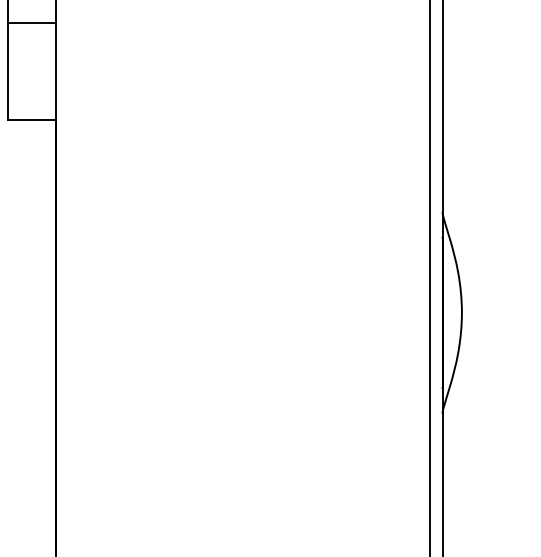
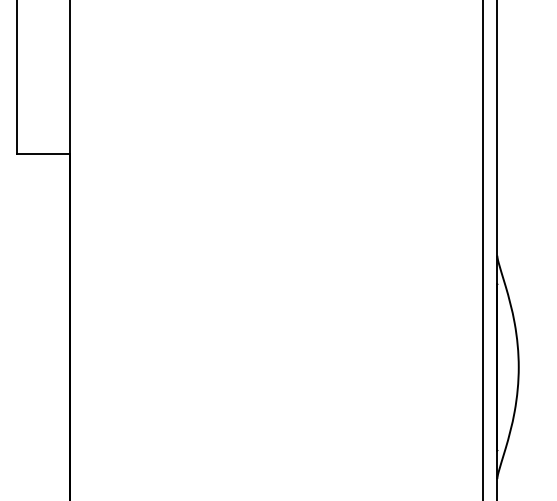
line: (32, 23) -> (43, 47), removed

